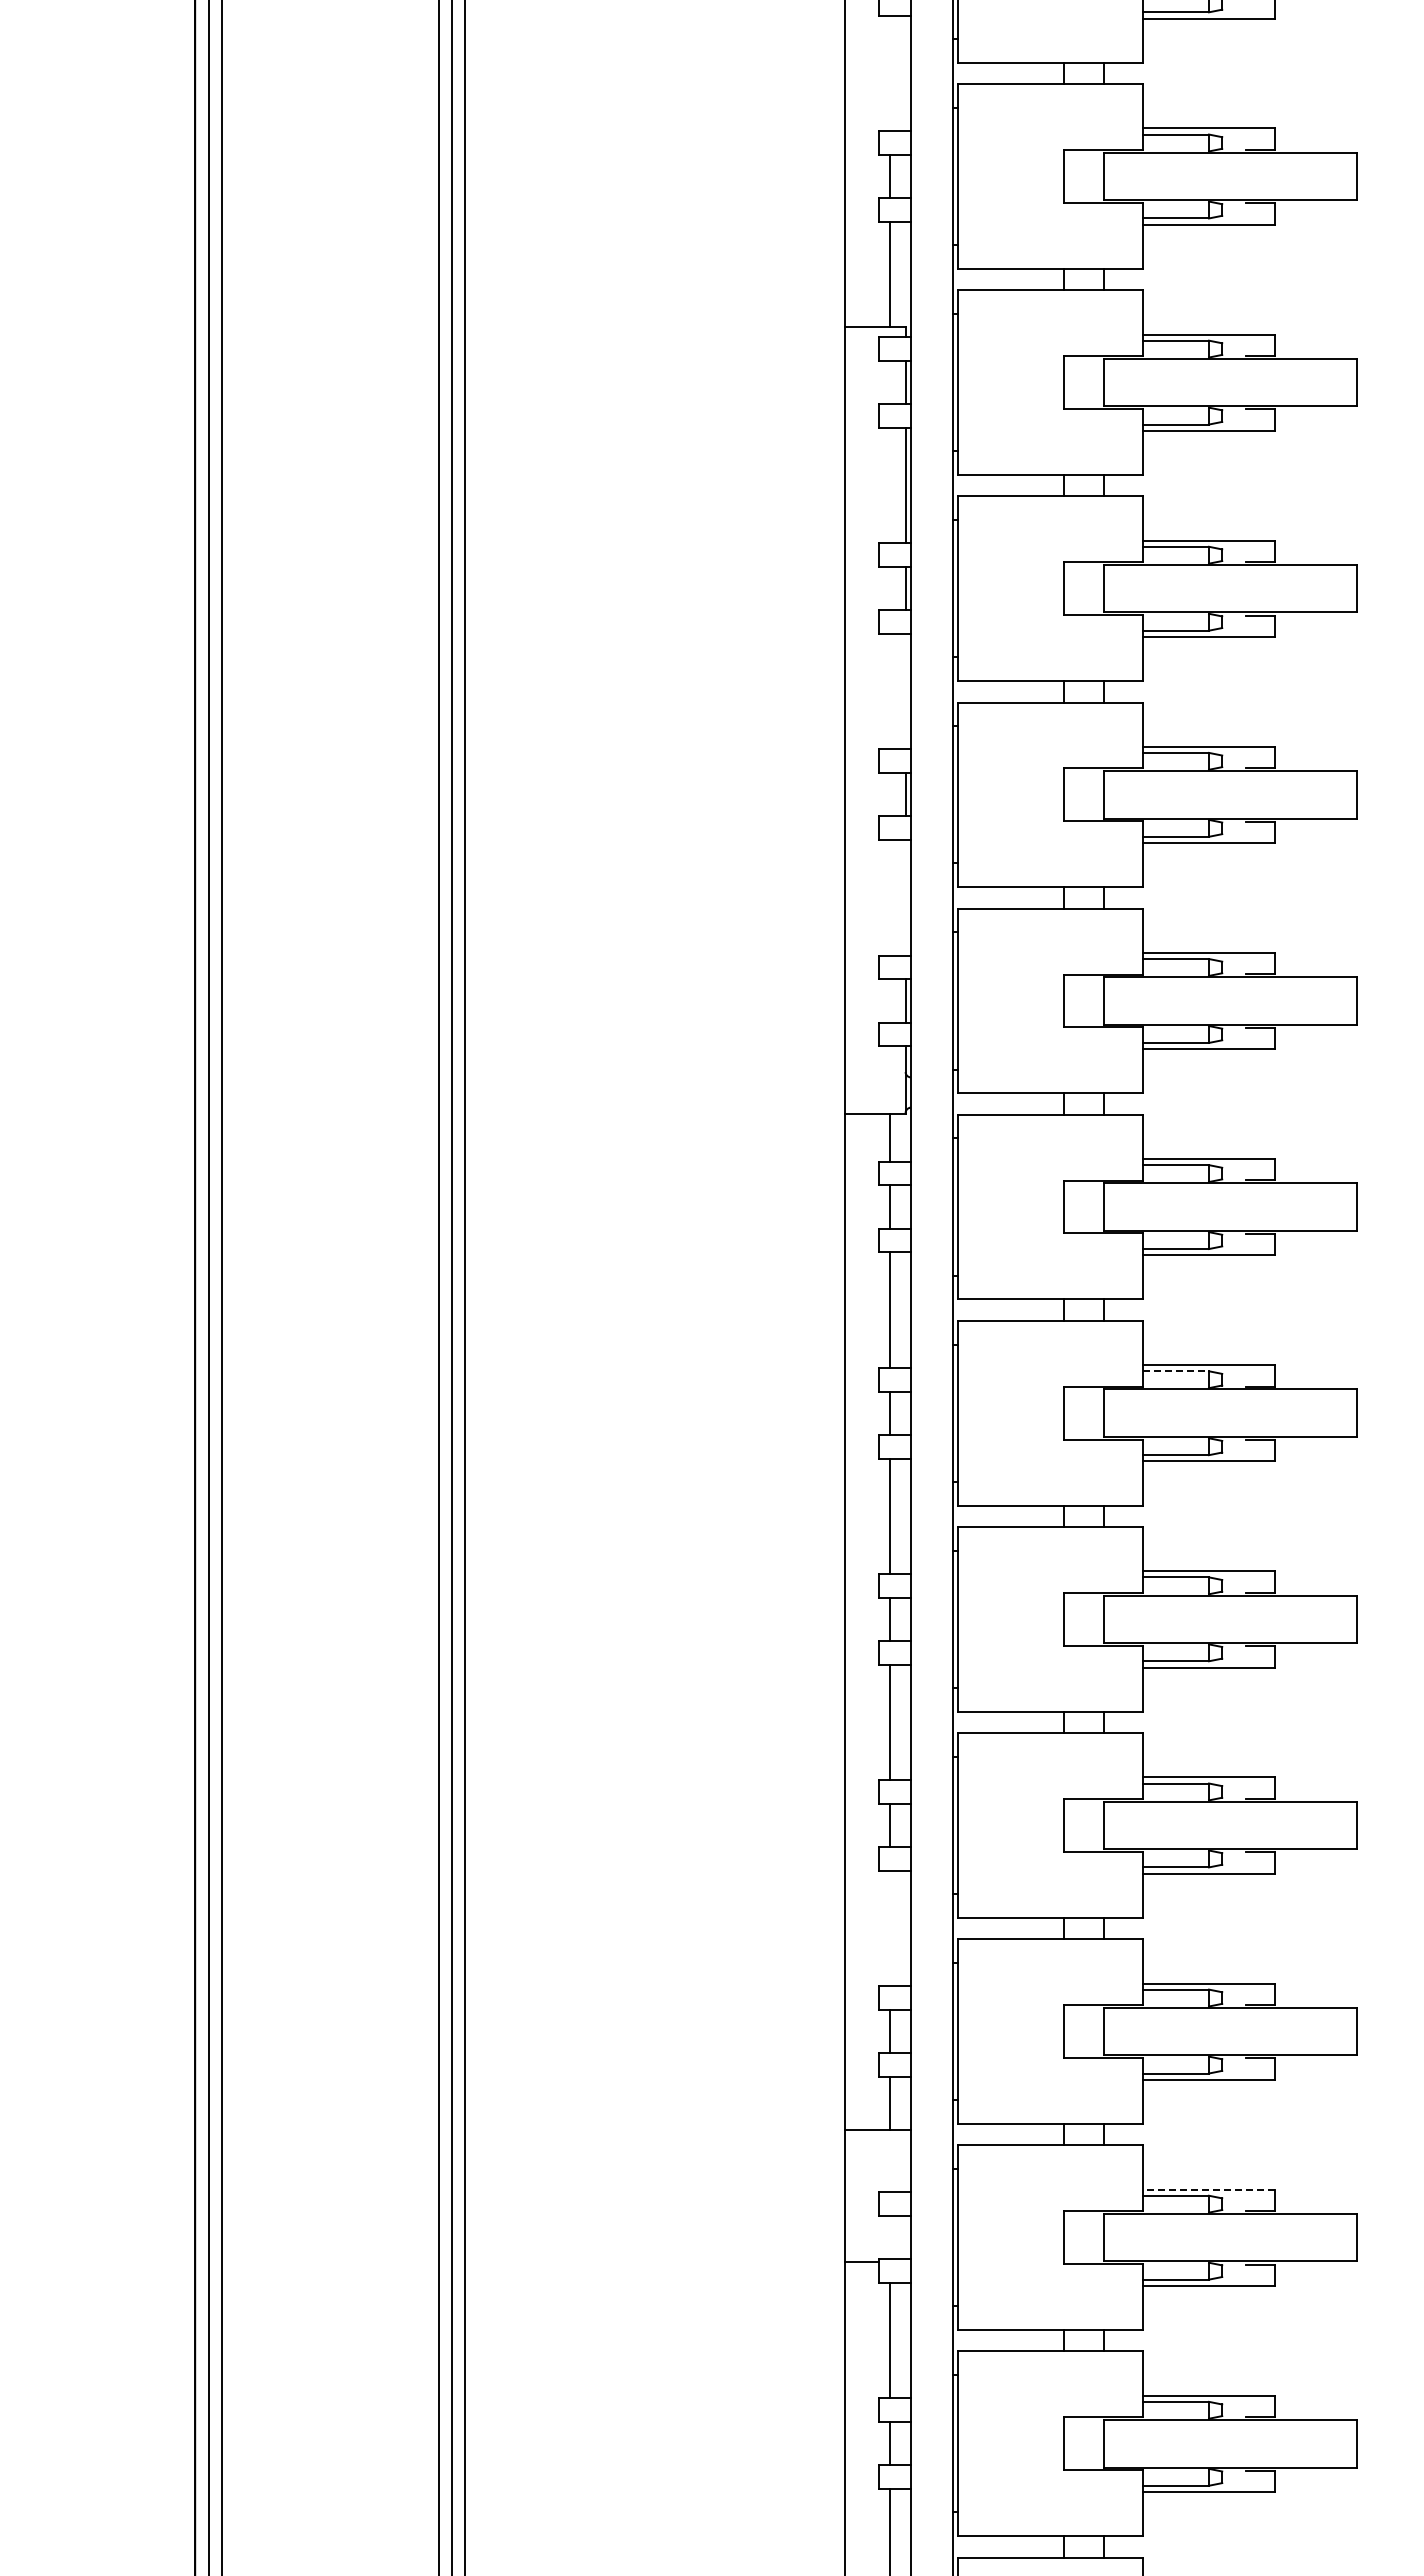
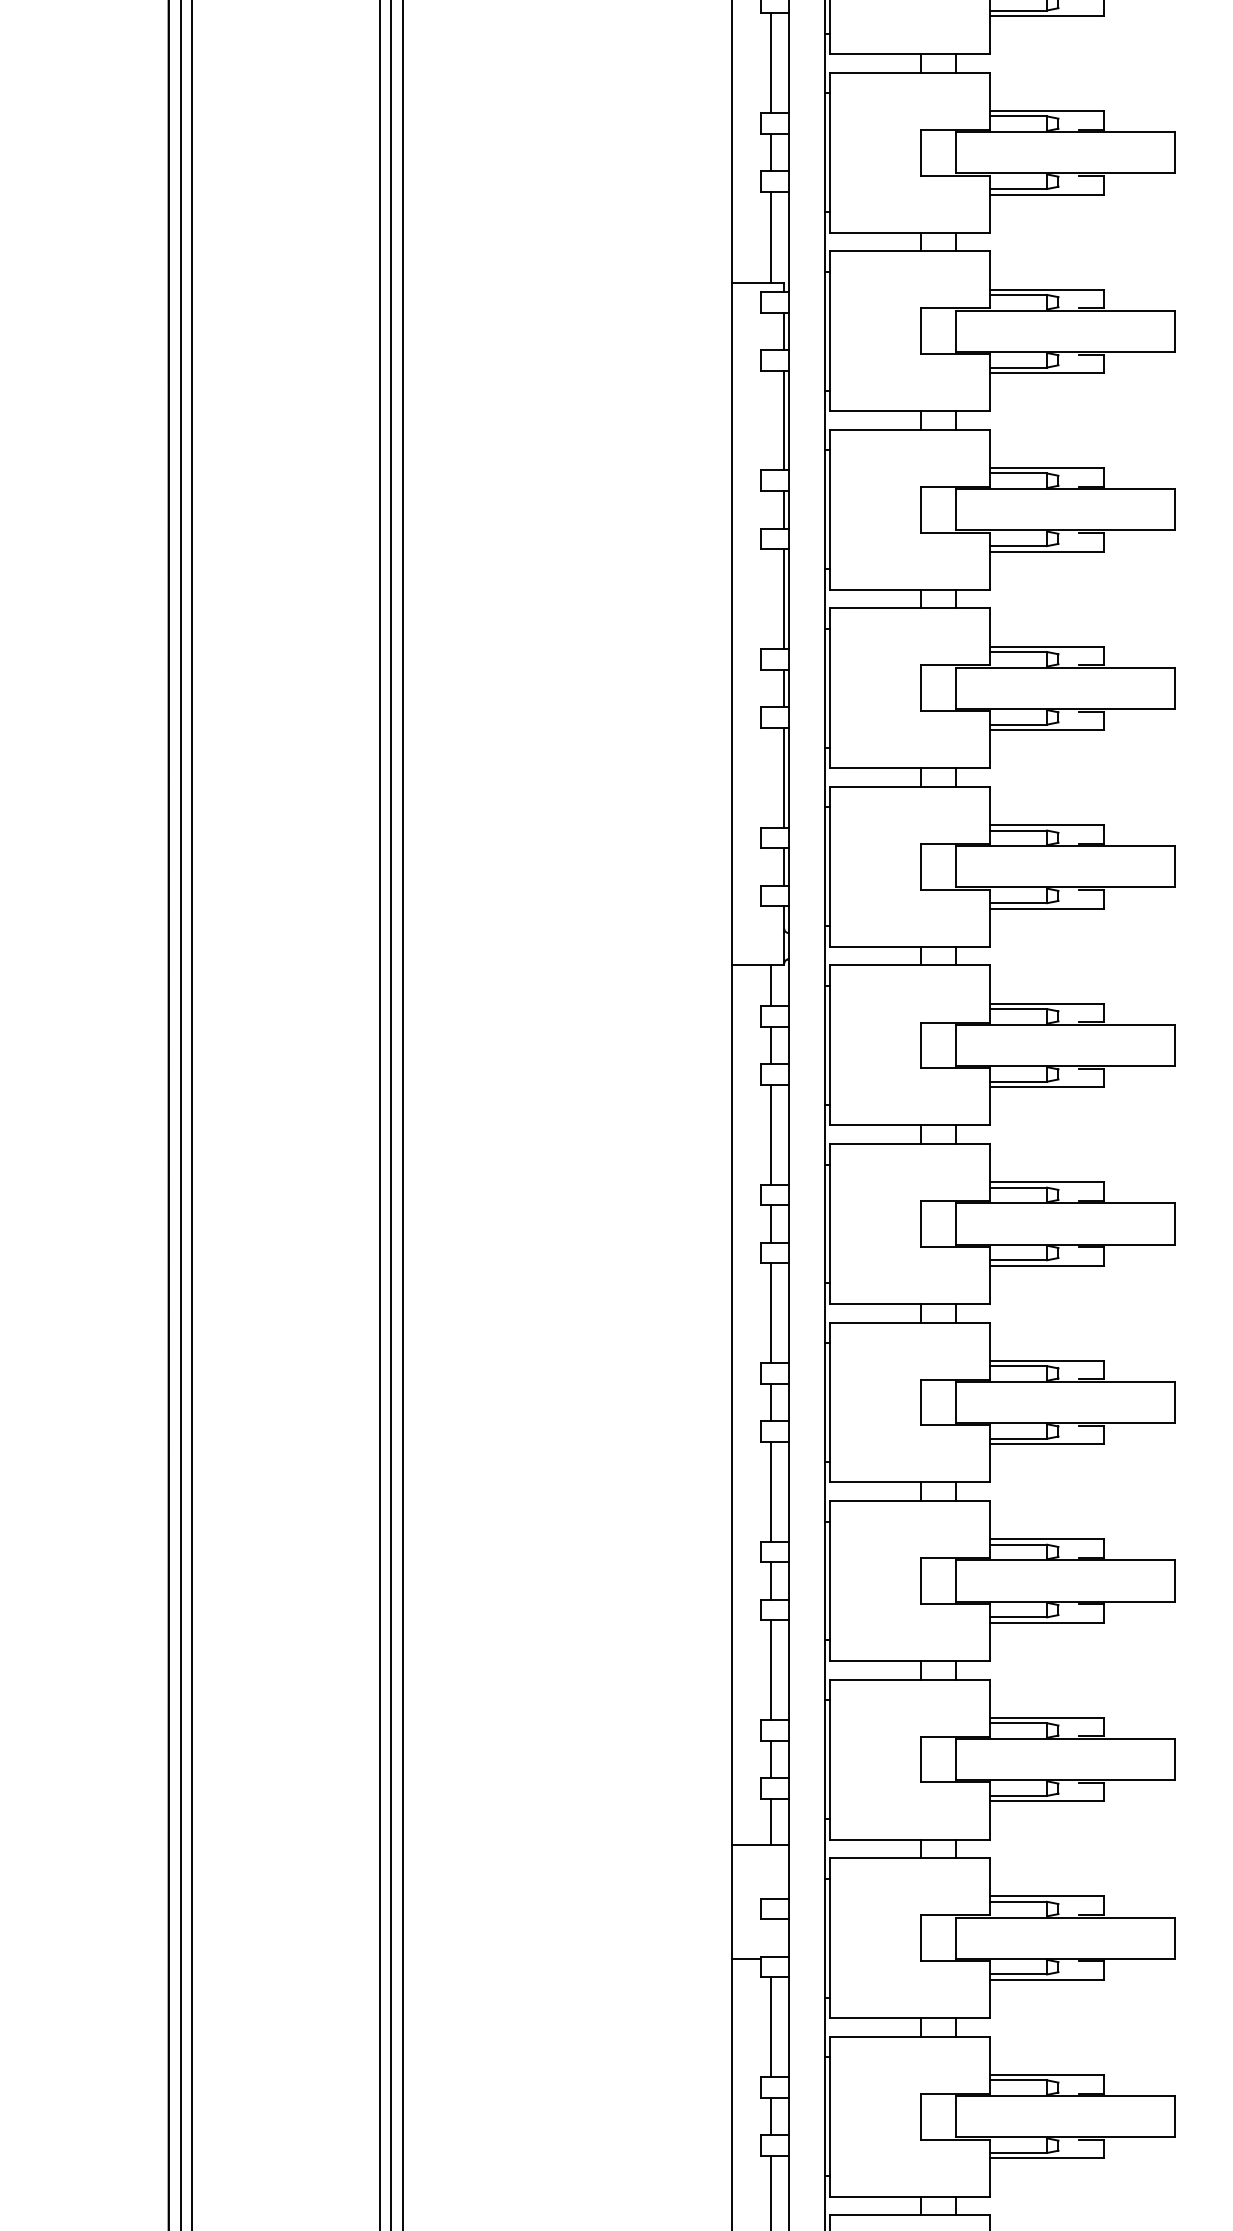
line: (889, 73) -> (770, 63), added
line: (905, 691) -> (784, 598), added
line: (905, 897) -> (784, 777), added
line: (1176, 1371) -> (1018, 1187), dashed -> solid
line: (889, 1928) -> (770, 1670), added
line: (1209, 2189) -> (1047, 1896), dashed -> solid

